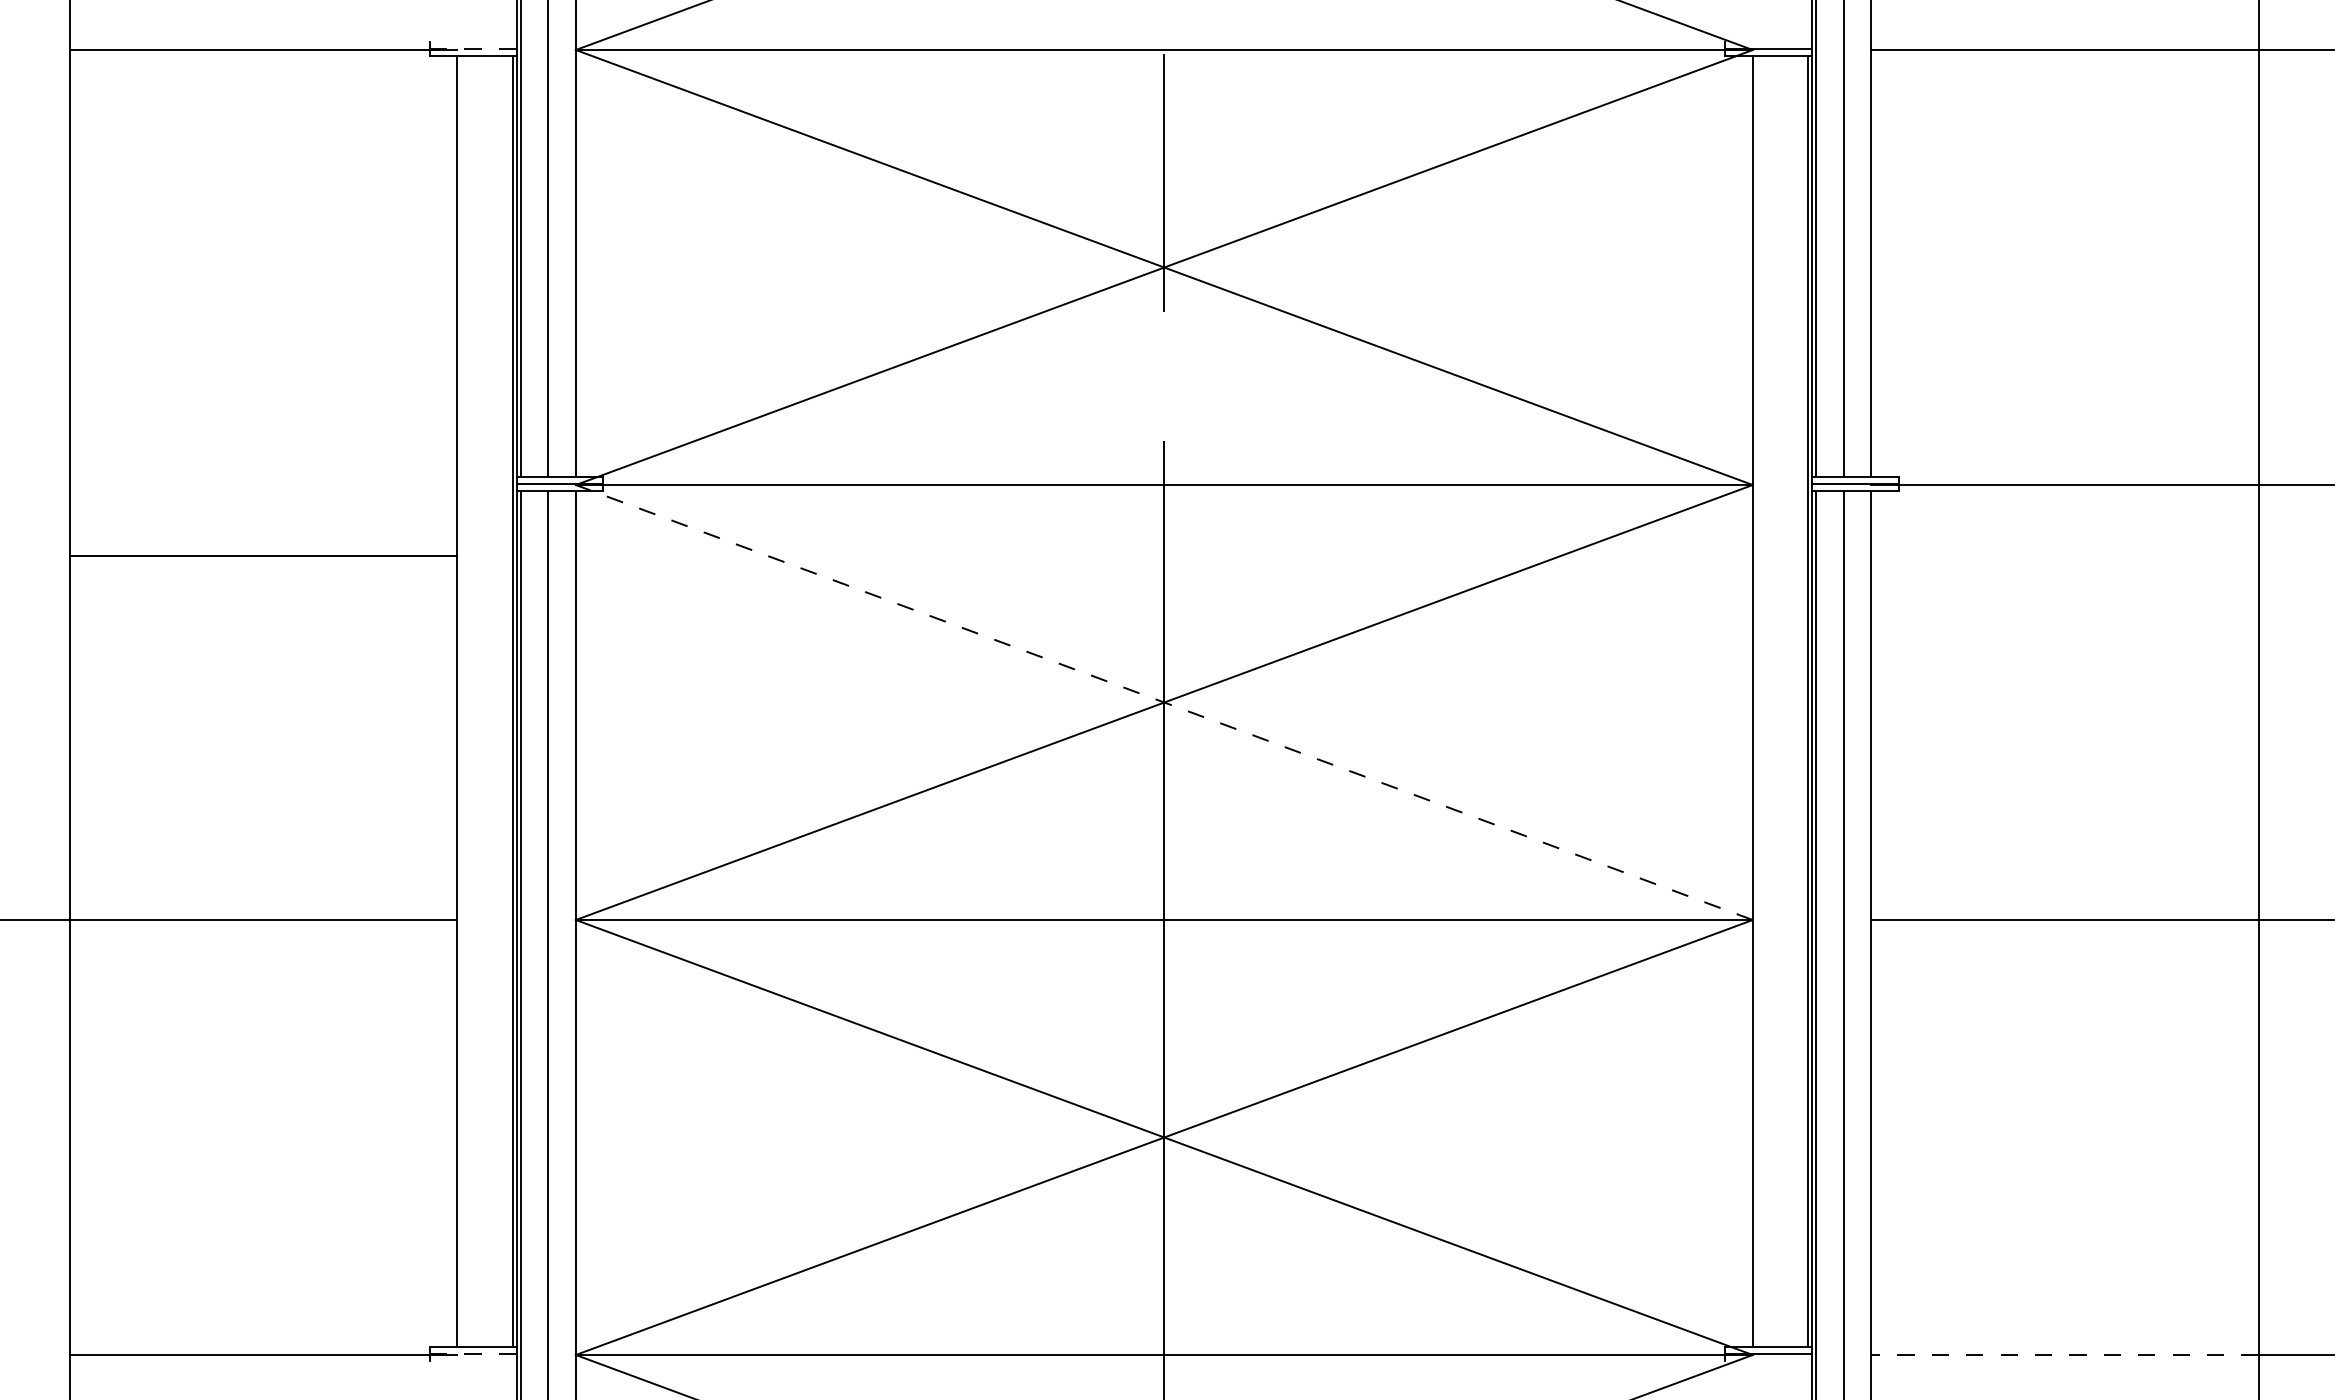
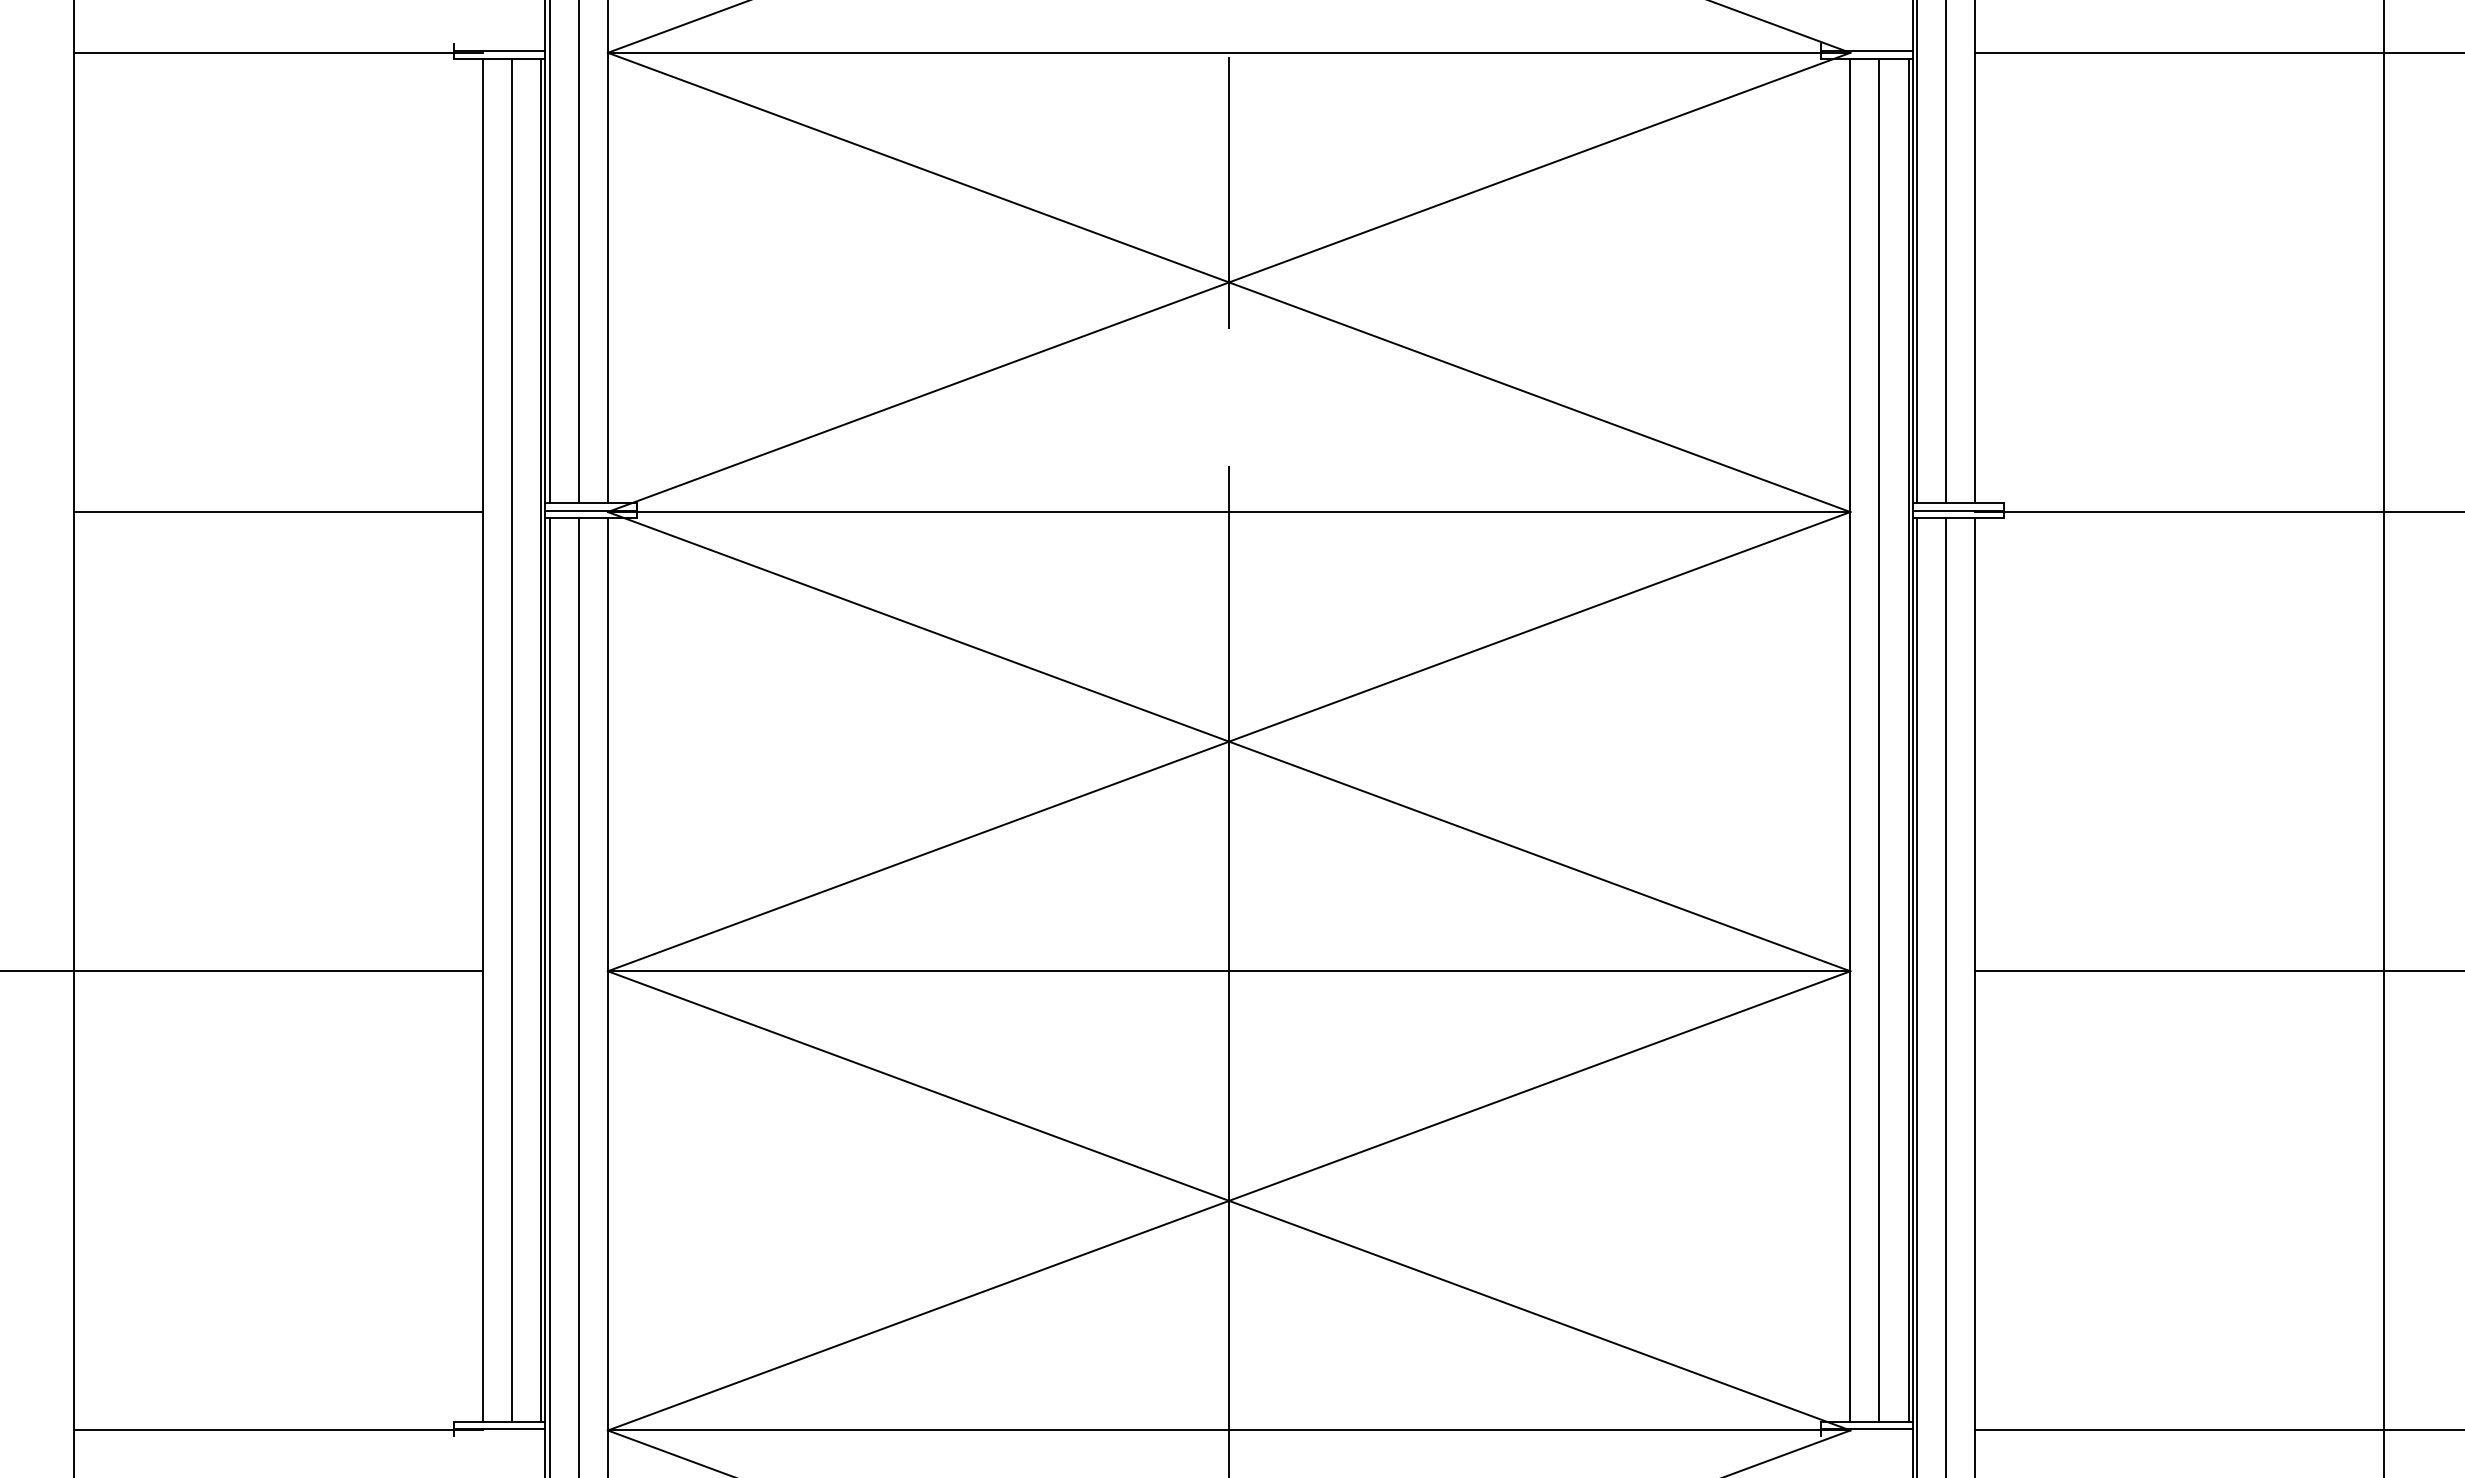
line: (473, 48) -> (499, 51), dashed -> solid
line: (263, 556) -> (278, 512), moved
line: (485, 700) -> (512, 739), added
line: (1780, 700) -> (1879, 739), added
line: (1163, 702) -> (1228, 741), dashed -> solid
line: (473, 1353) -> (499, 1428), dashed -> solid
line: (2064, 1355) -> (2179, 1431), dashed -> solid

